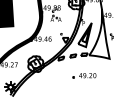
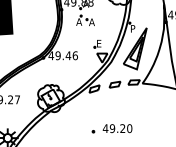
part: (84, 75) -> (112, 128), moved

